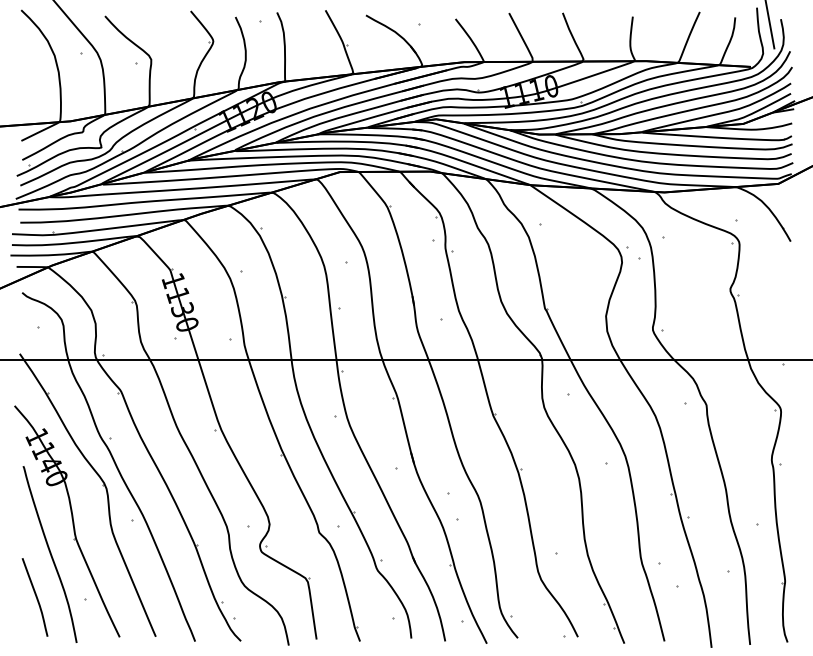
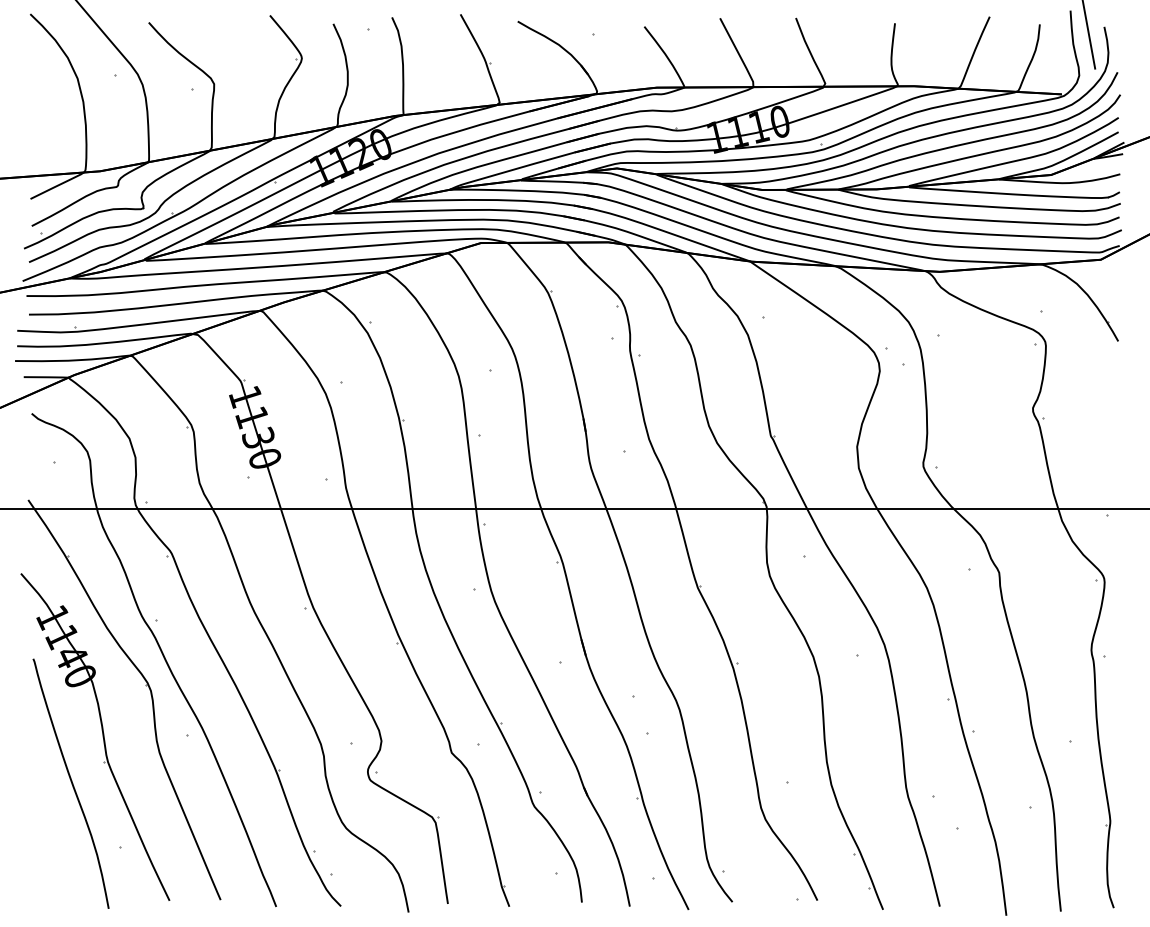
curve: (35, 596) -> (50, 842), removed

